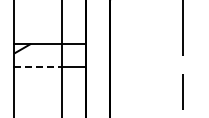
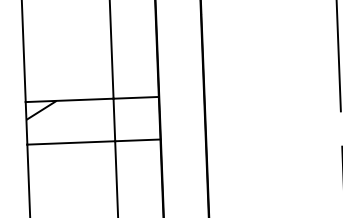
line: (38, 66) -> (72, 142), dashed -> solid

